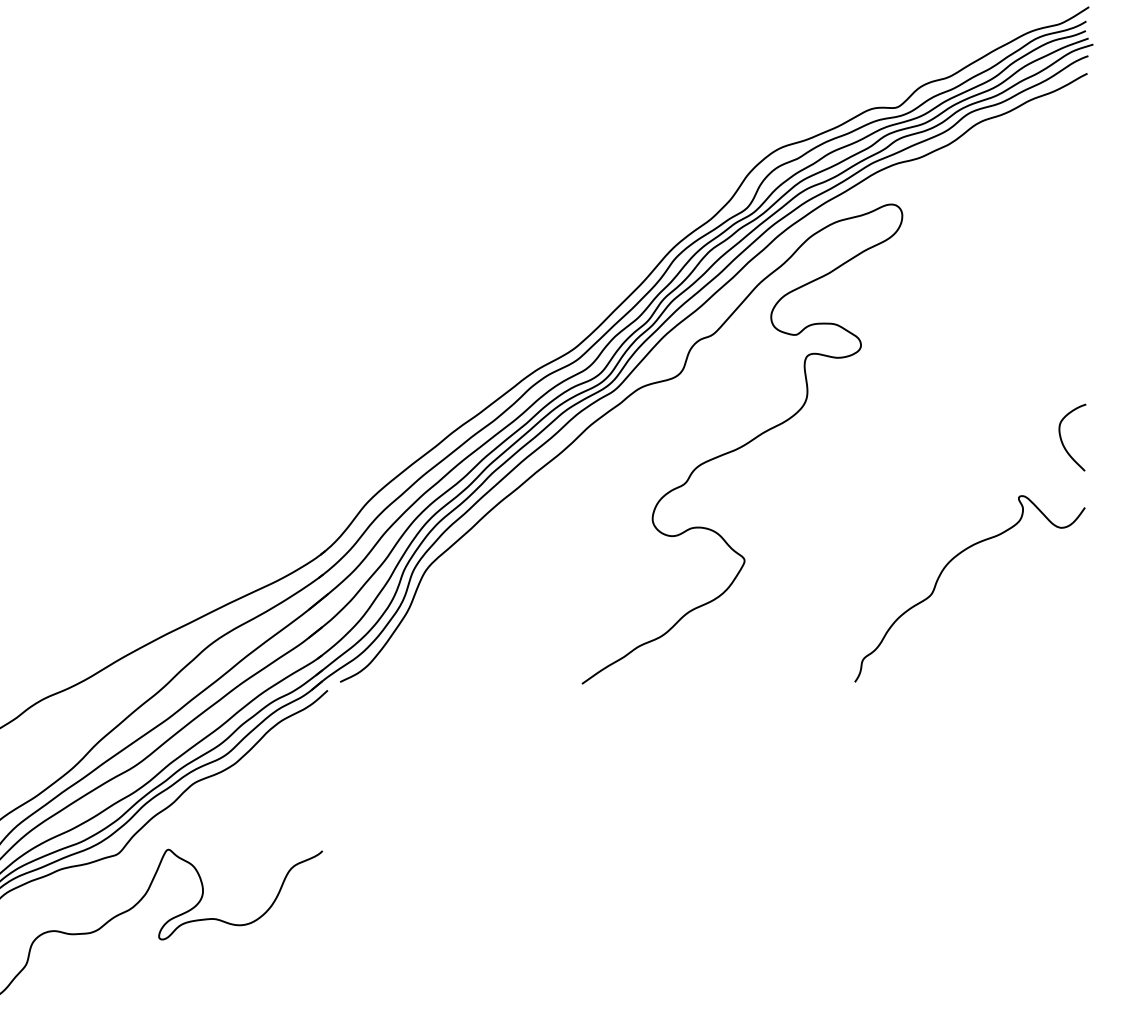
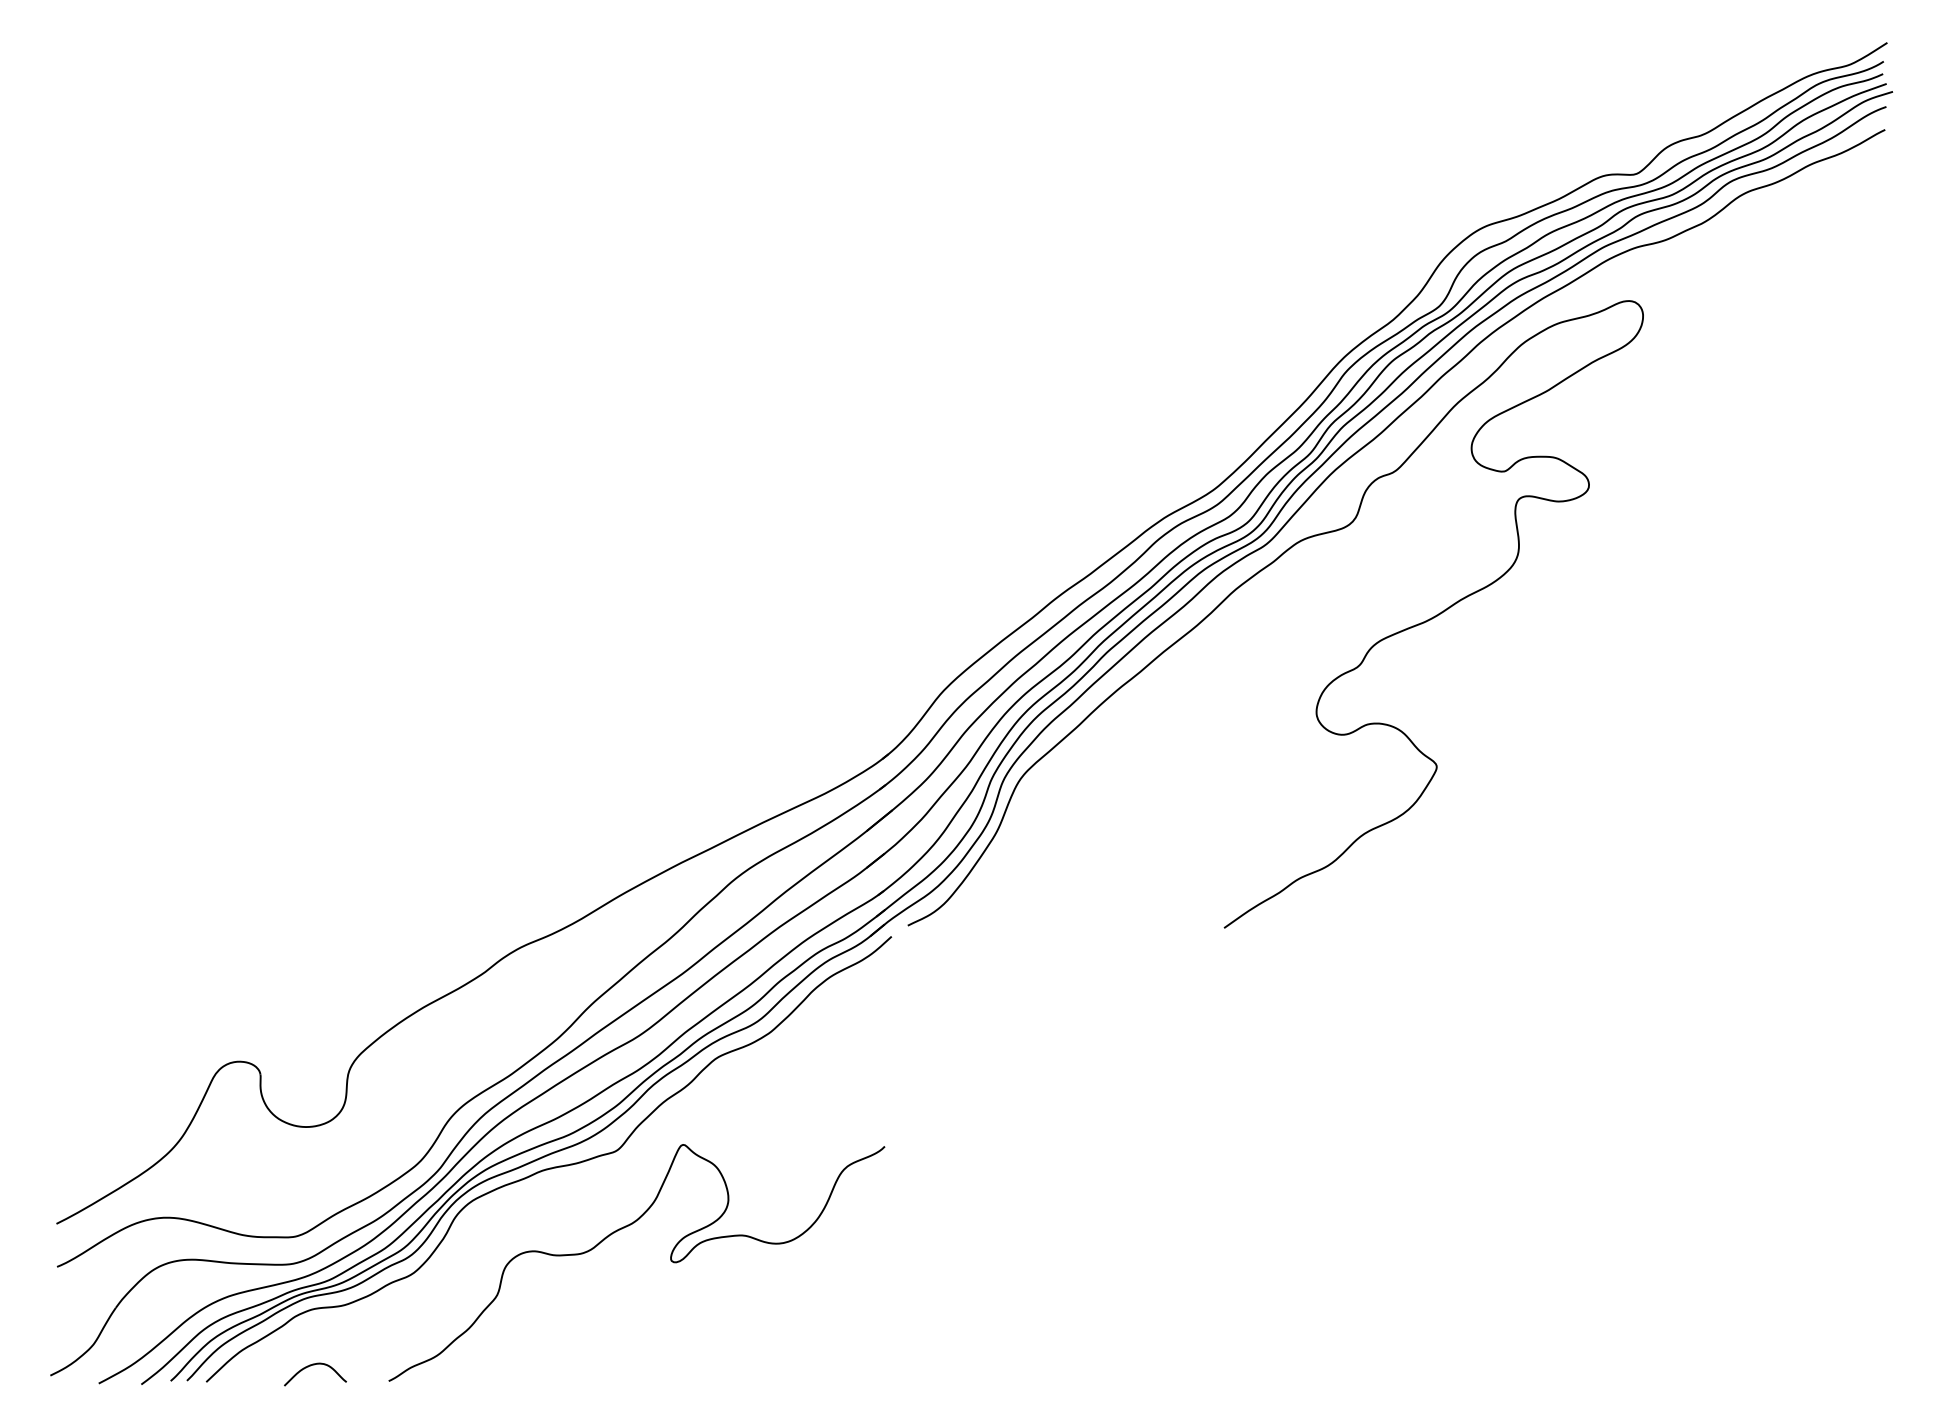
curve: (1063, 442) -> (1853, 612), removed
curve: (941, 574) -> (1694, 784), removed

